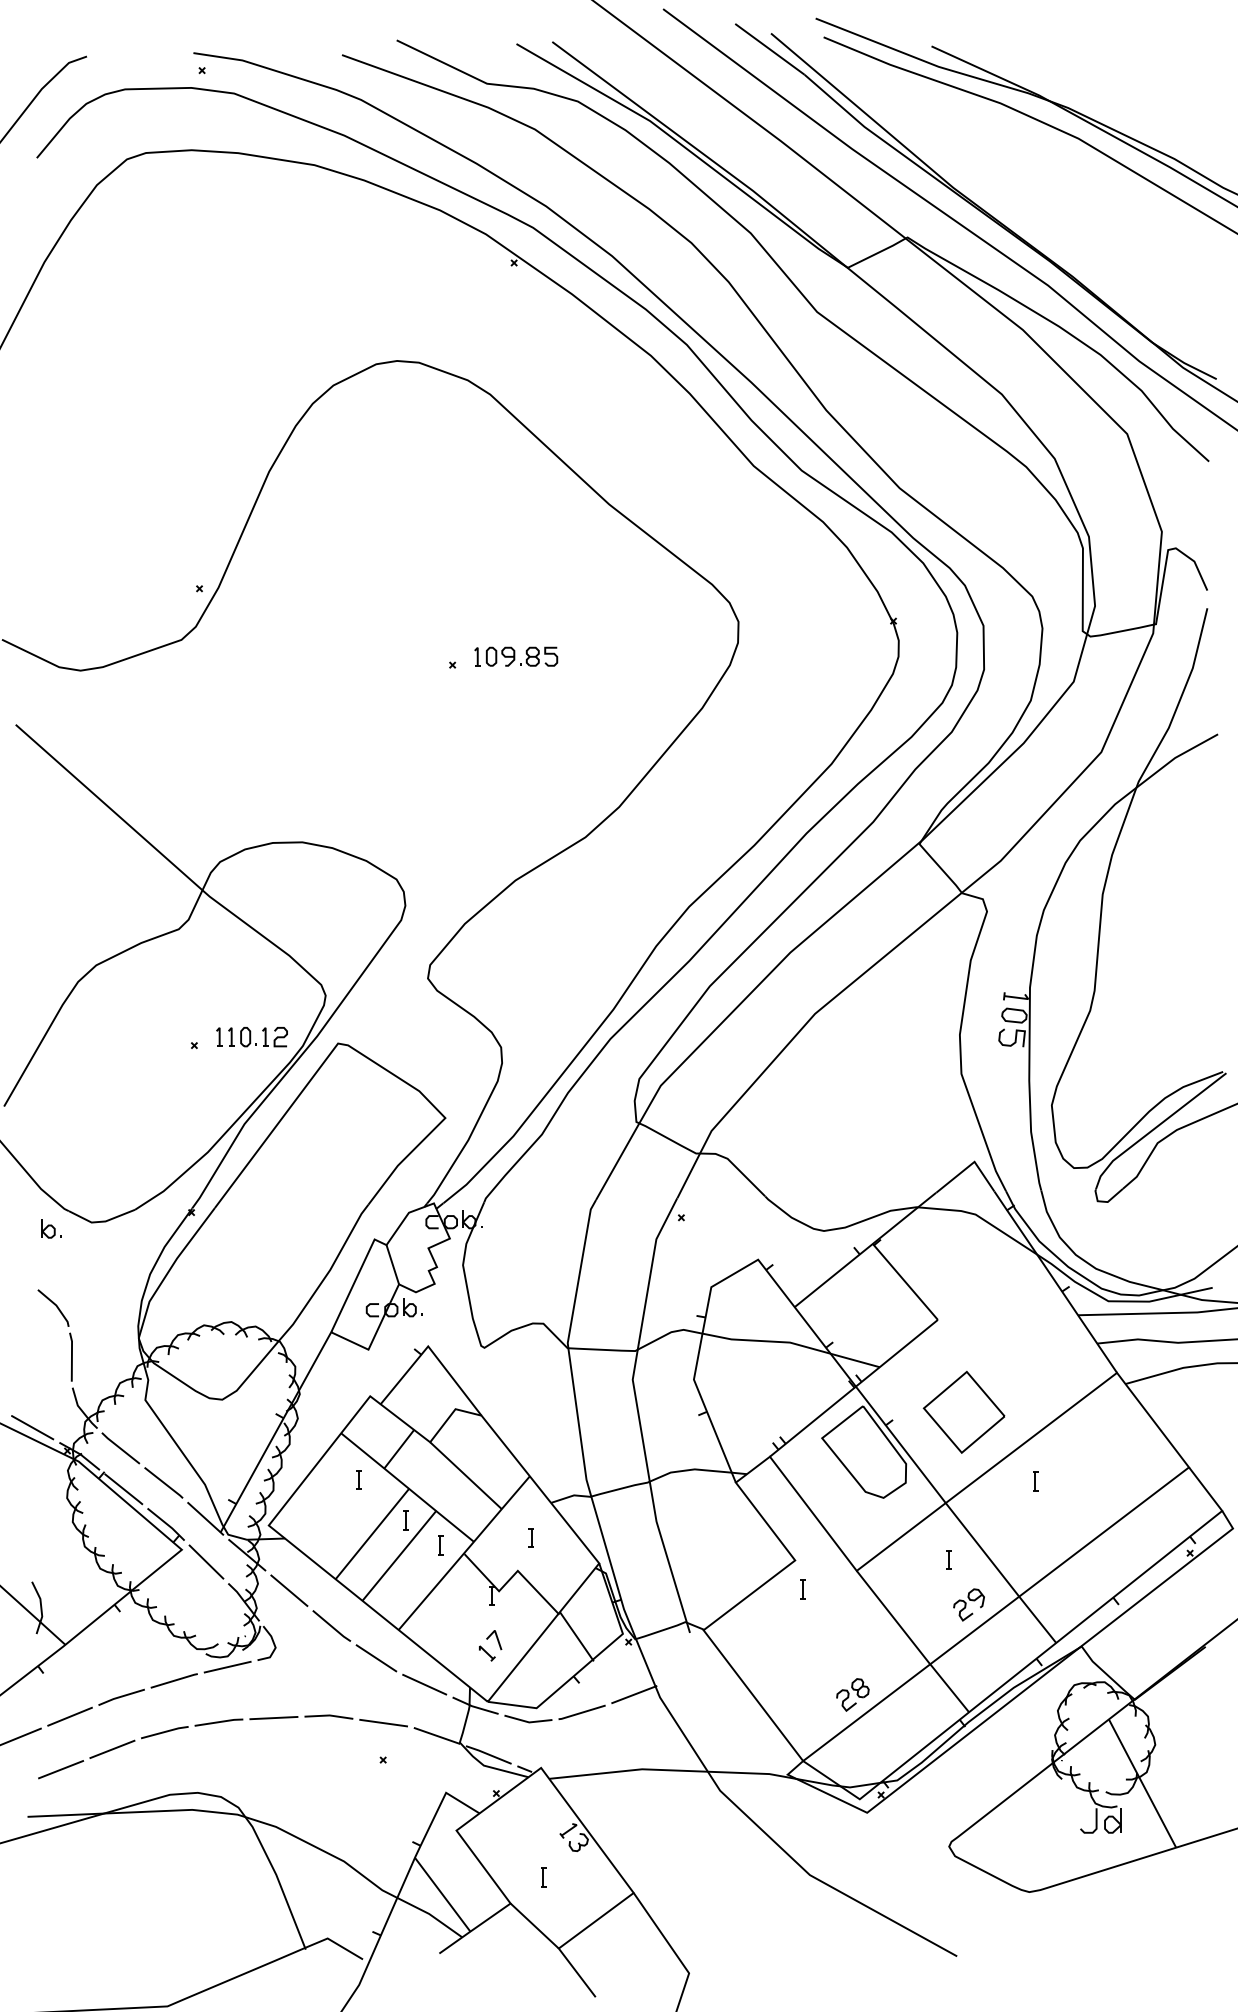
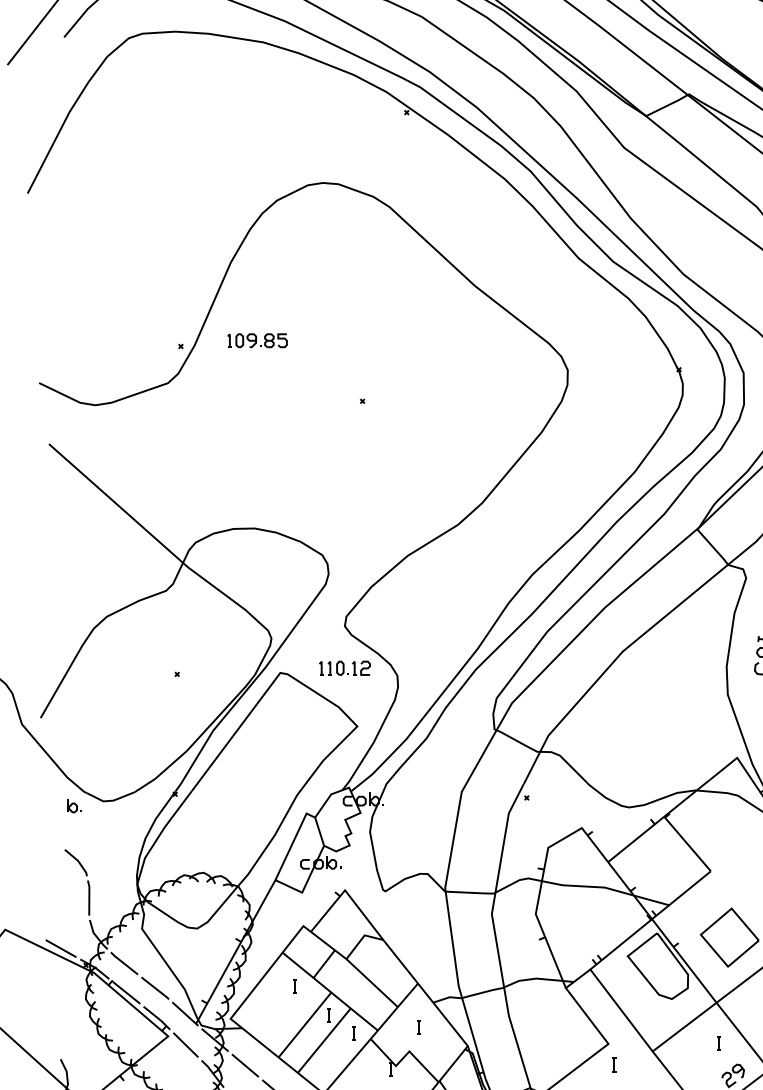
part: (516, 656) -> (257, 340), moved
part: (251, 1037) -> (344, 668), moved

